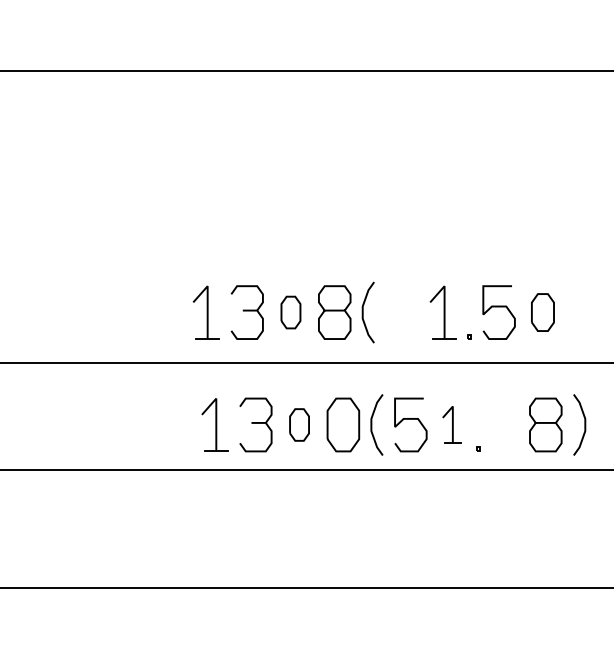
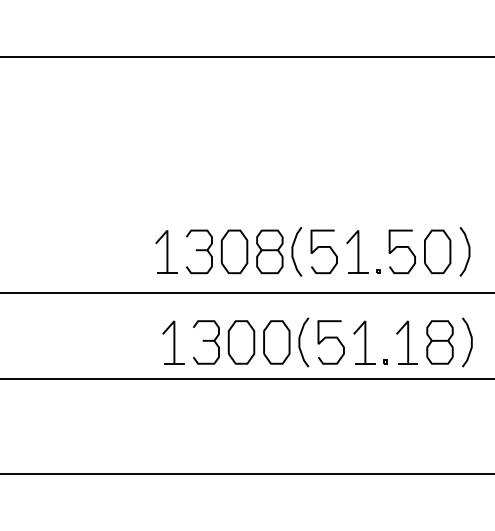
curve: (401, 307) -> (323, 247), added
part: (290, 312) -> (234, 251), size x1.67
part: (542, 312) -> (437, 251), size x1.43
curve: (581, 312) -> (468, 251), added
part: (299, 424) -> (241, 342), size x1.67
part: (451, 424) -> (363, 342), size x1.43
part: (504, 424) -> (406, 342), added

